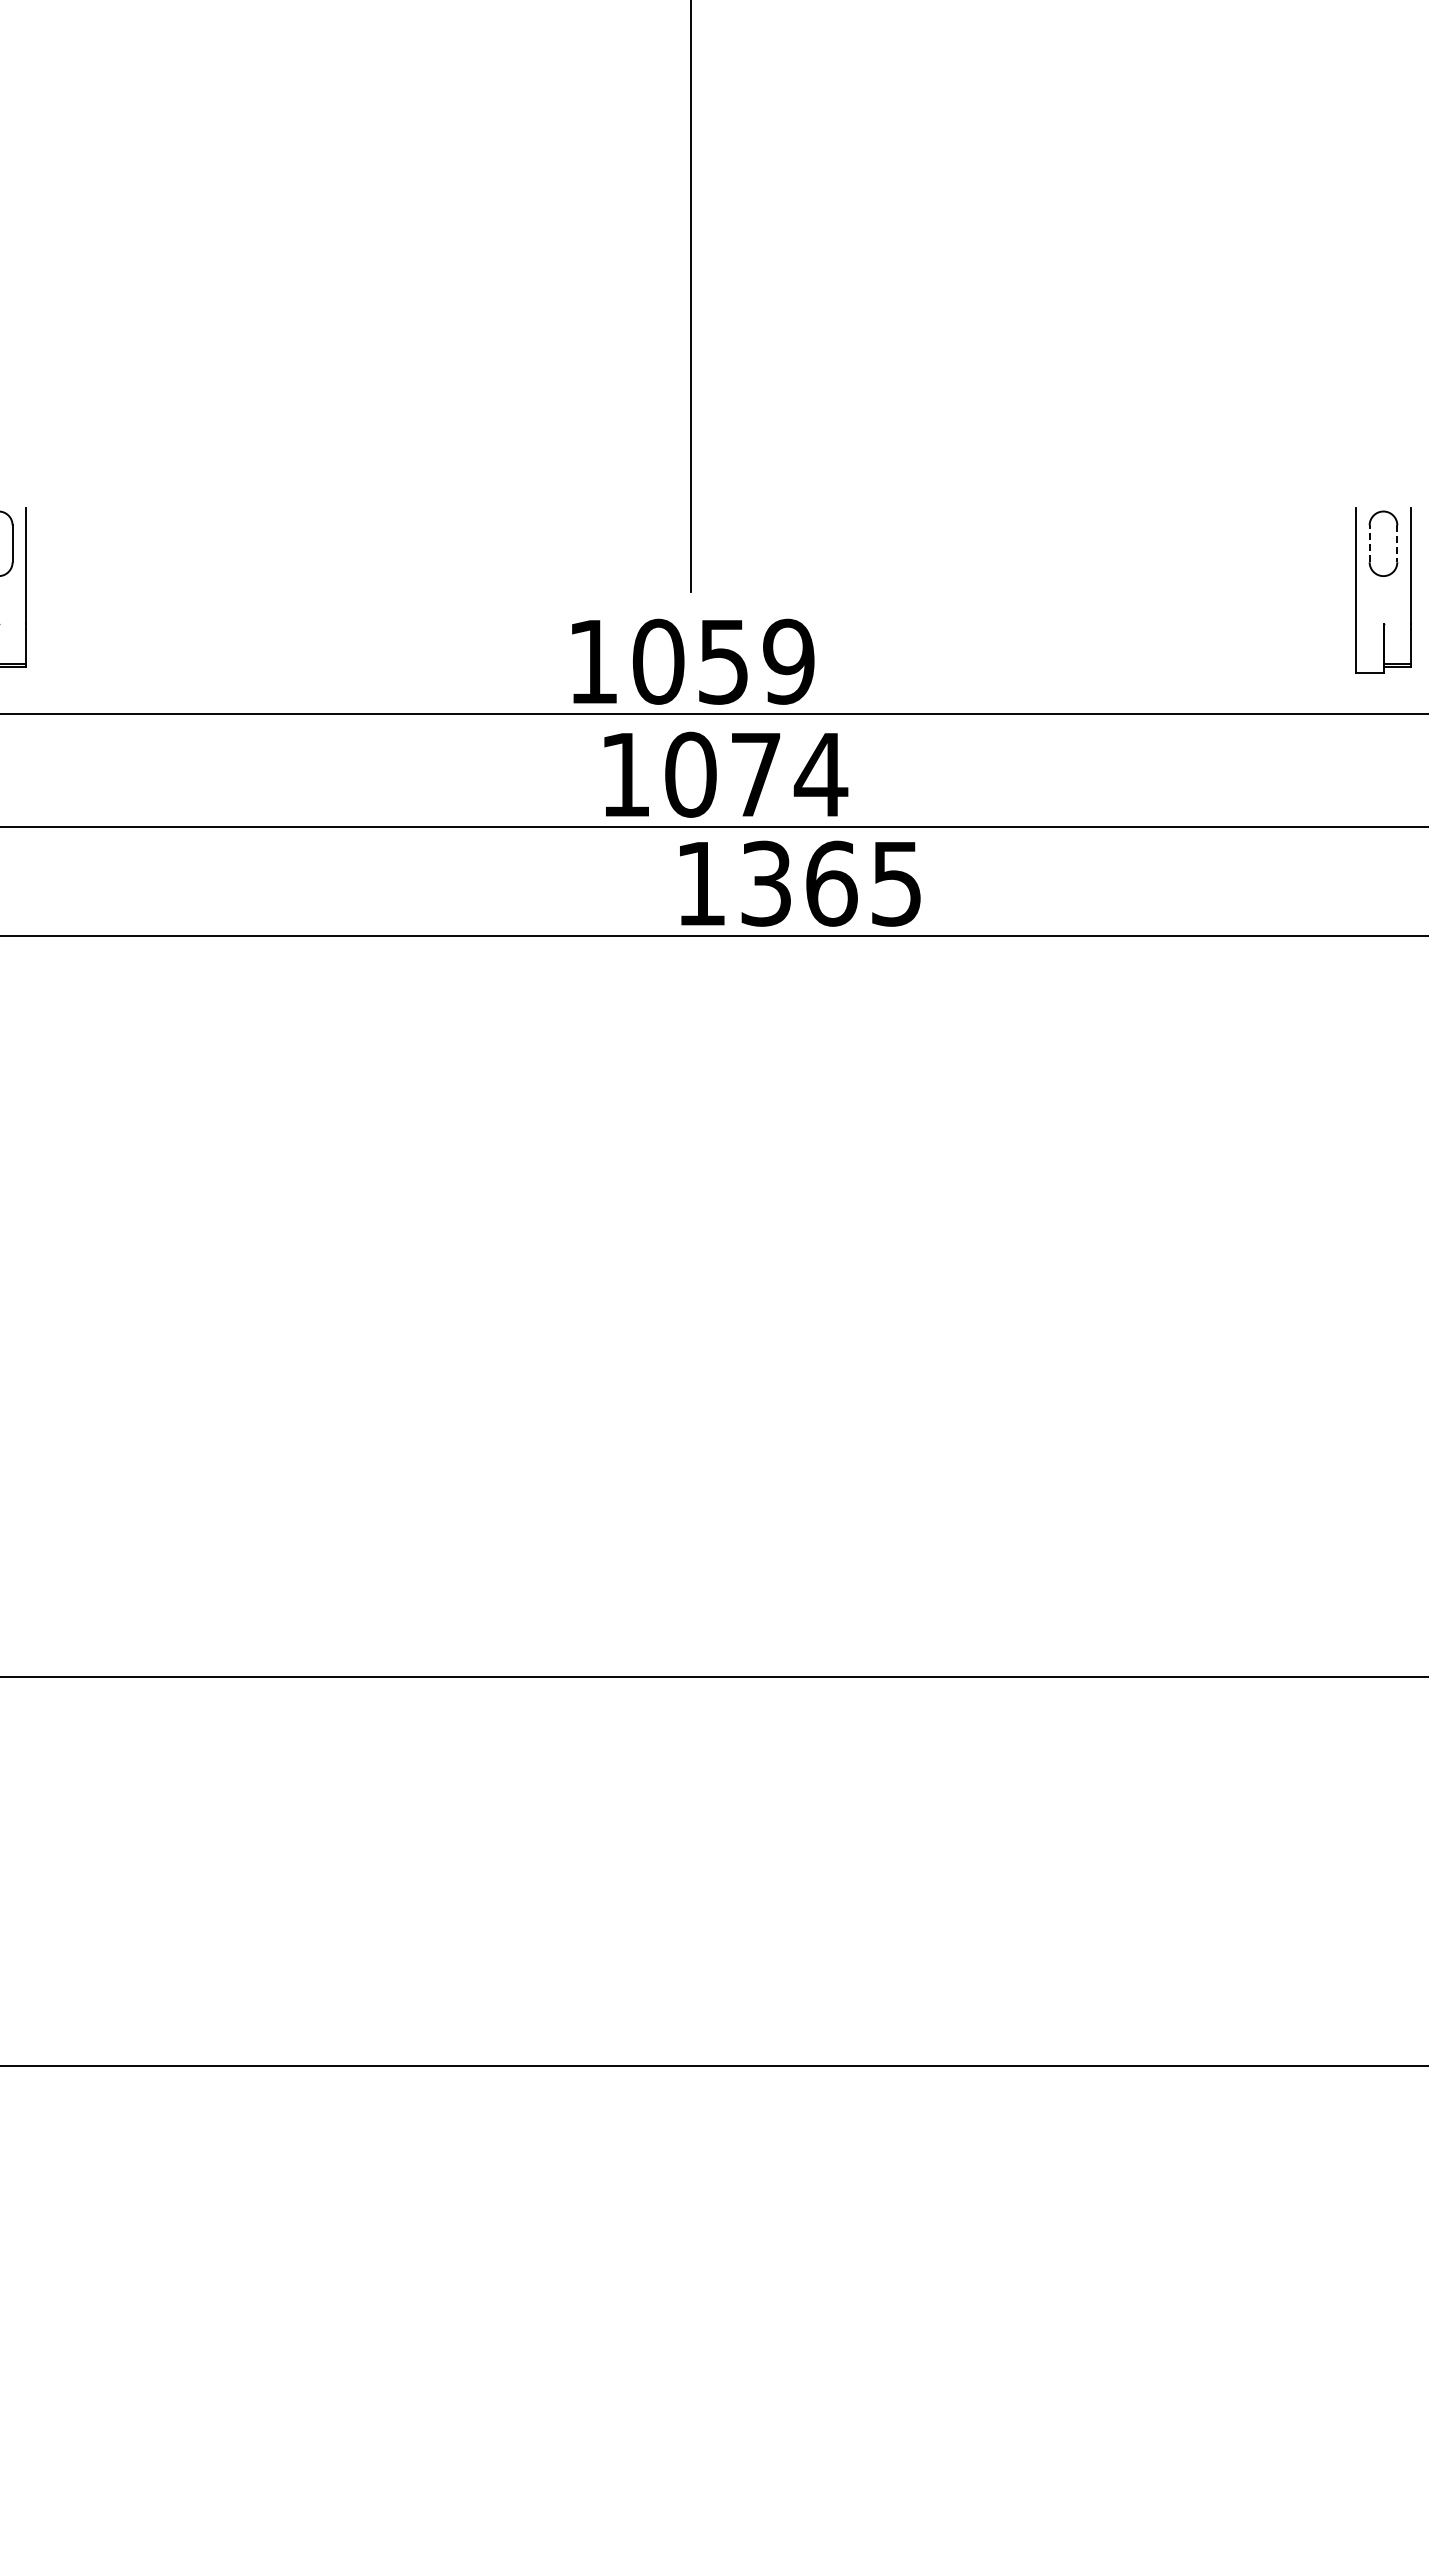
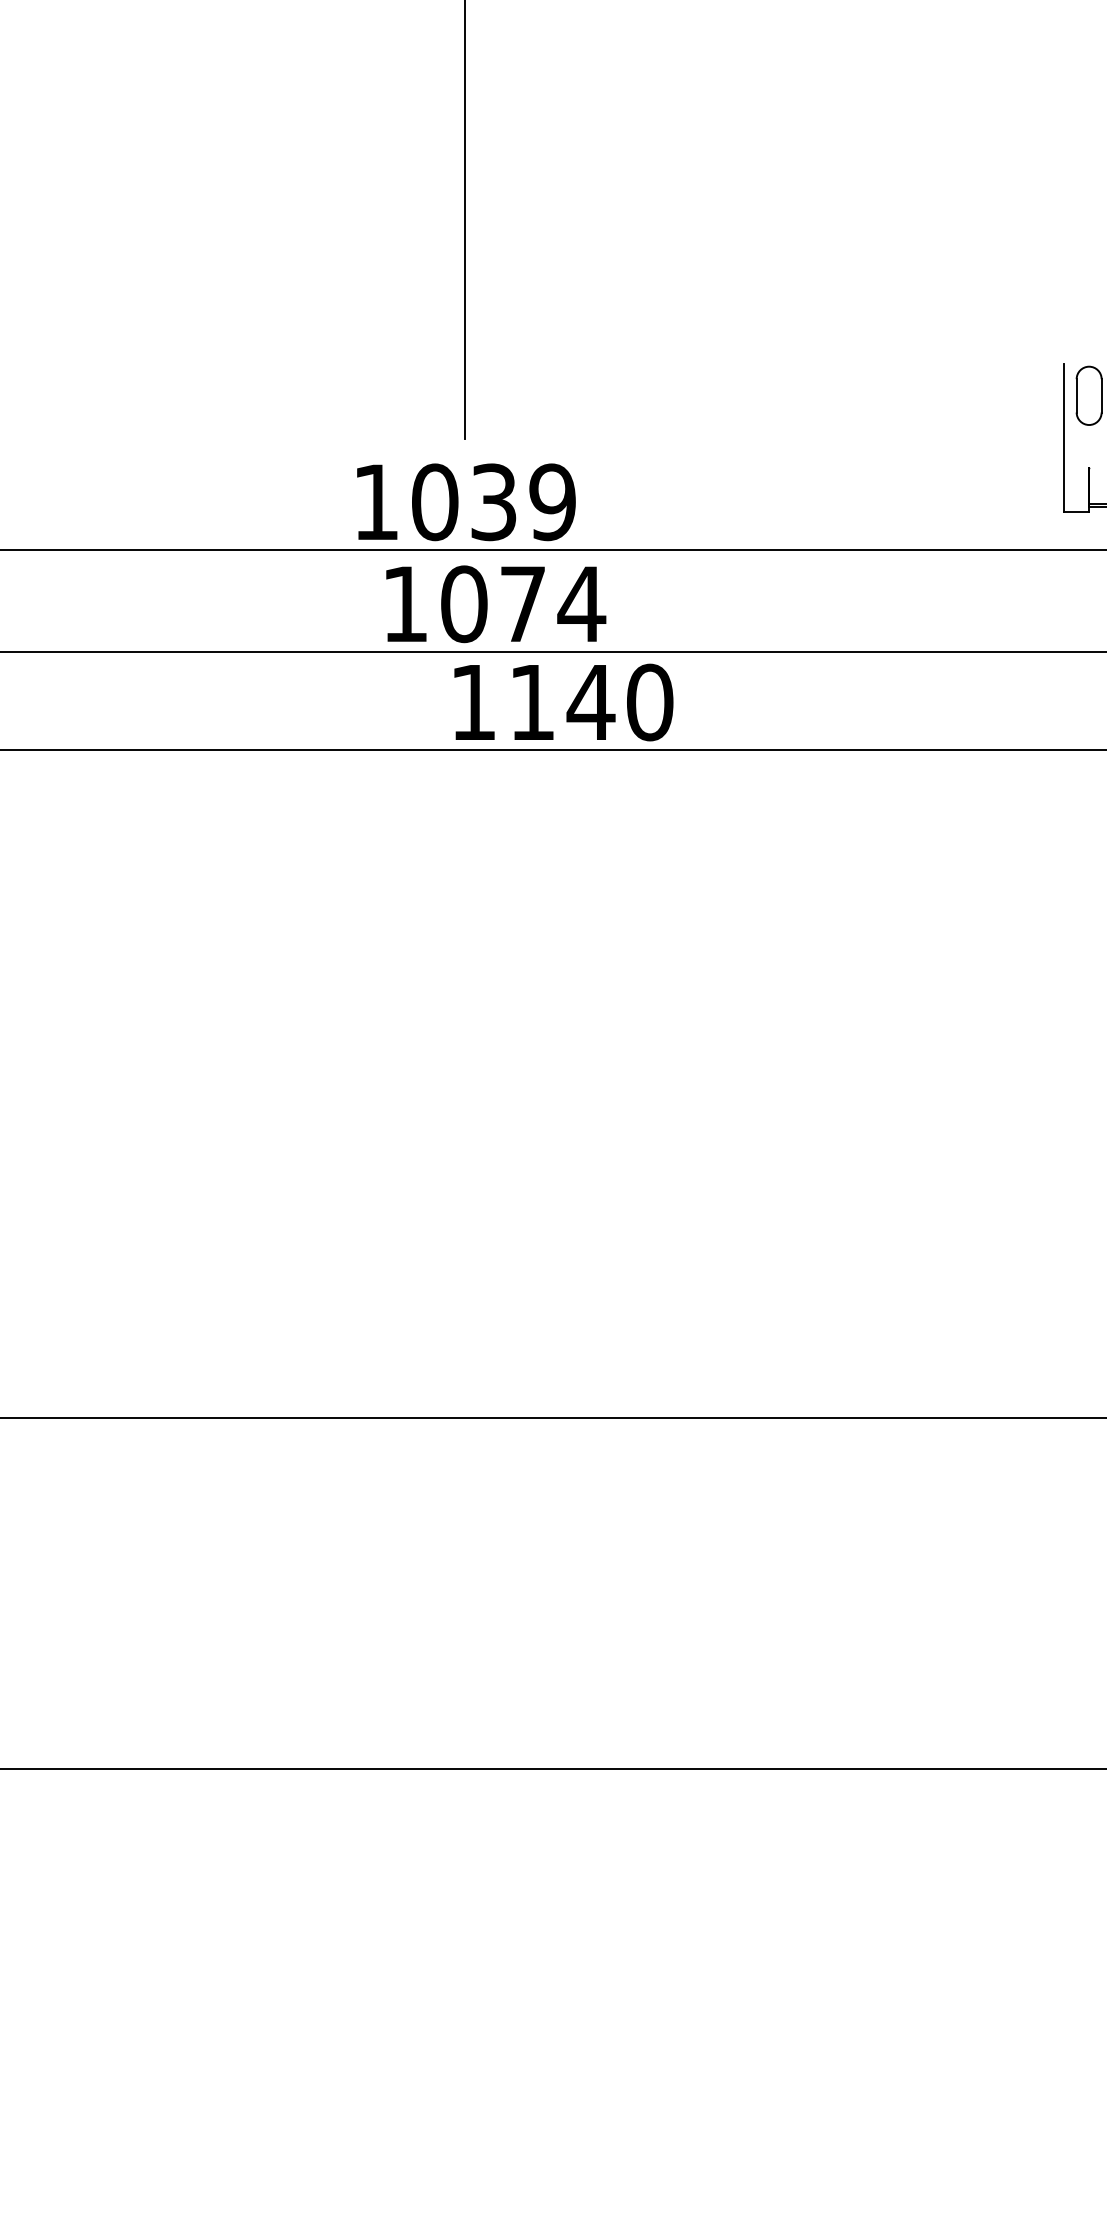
line: (1369, 543) -> (1076, 395), dashed -> solid
line: (1397, 544) -> (1101, 396), dashed -> solid
text: (723, 661) -> (493, 502), 1059 -> 1039
text: (831, 883) -> (591, 702), 1365 -> 1140

